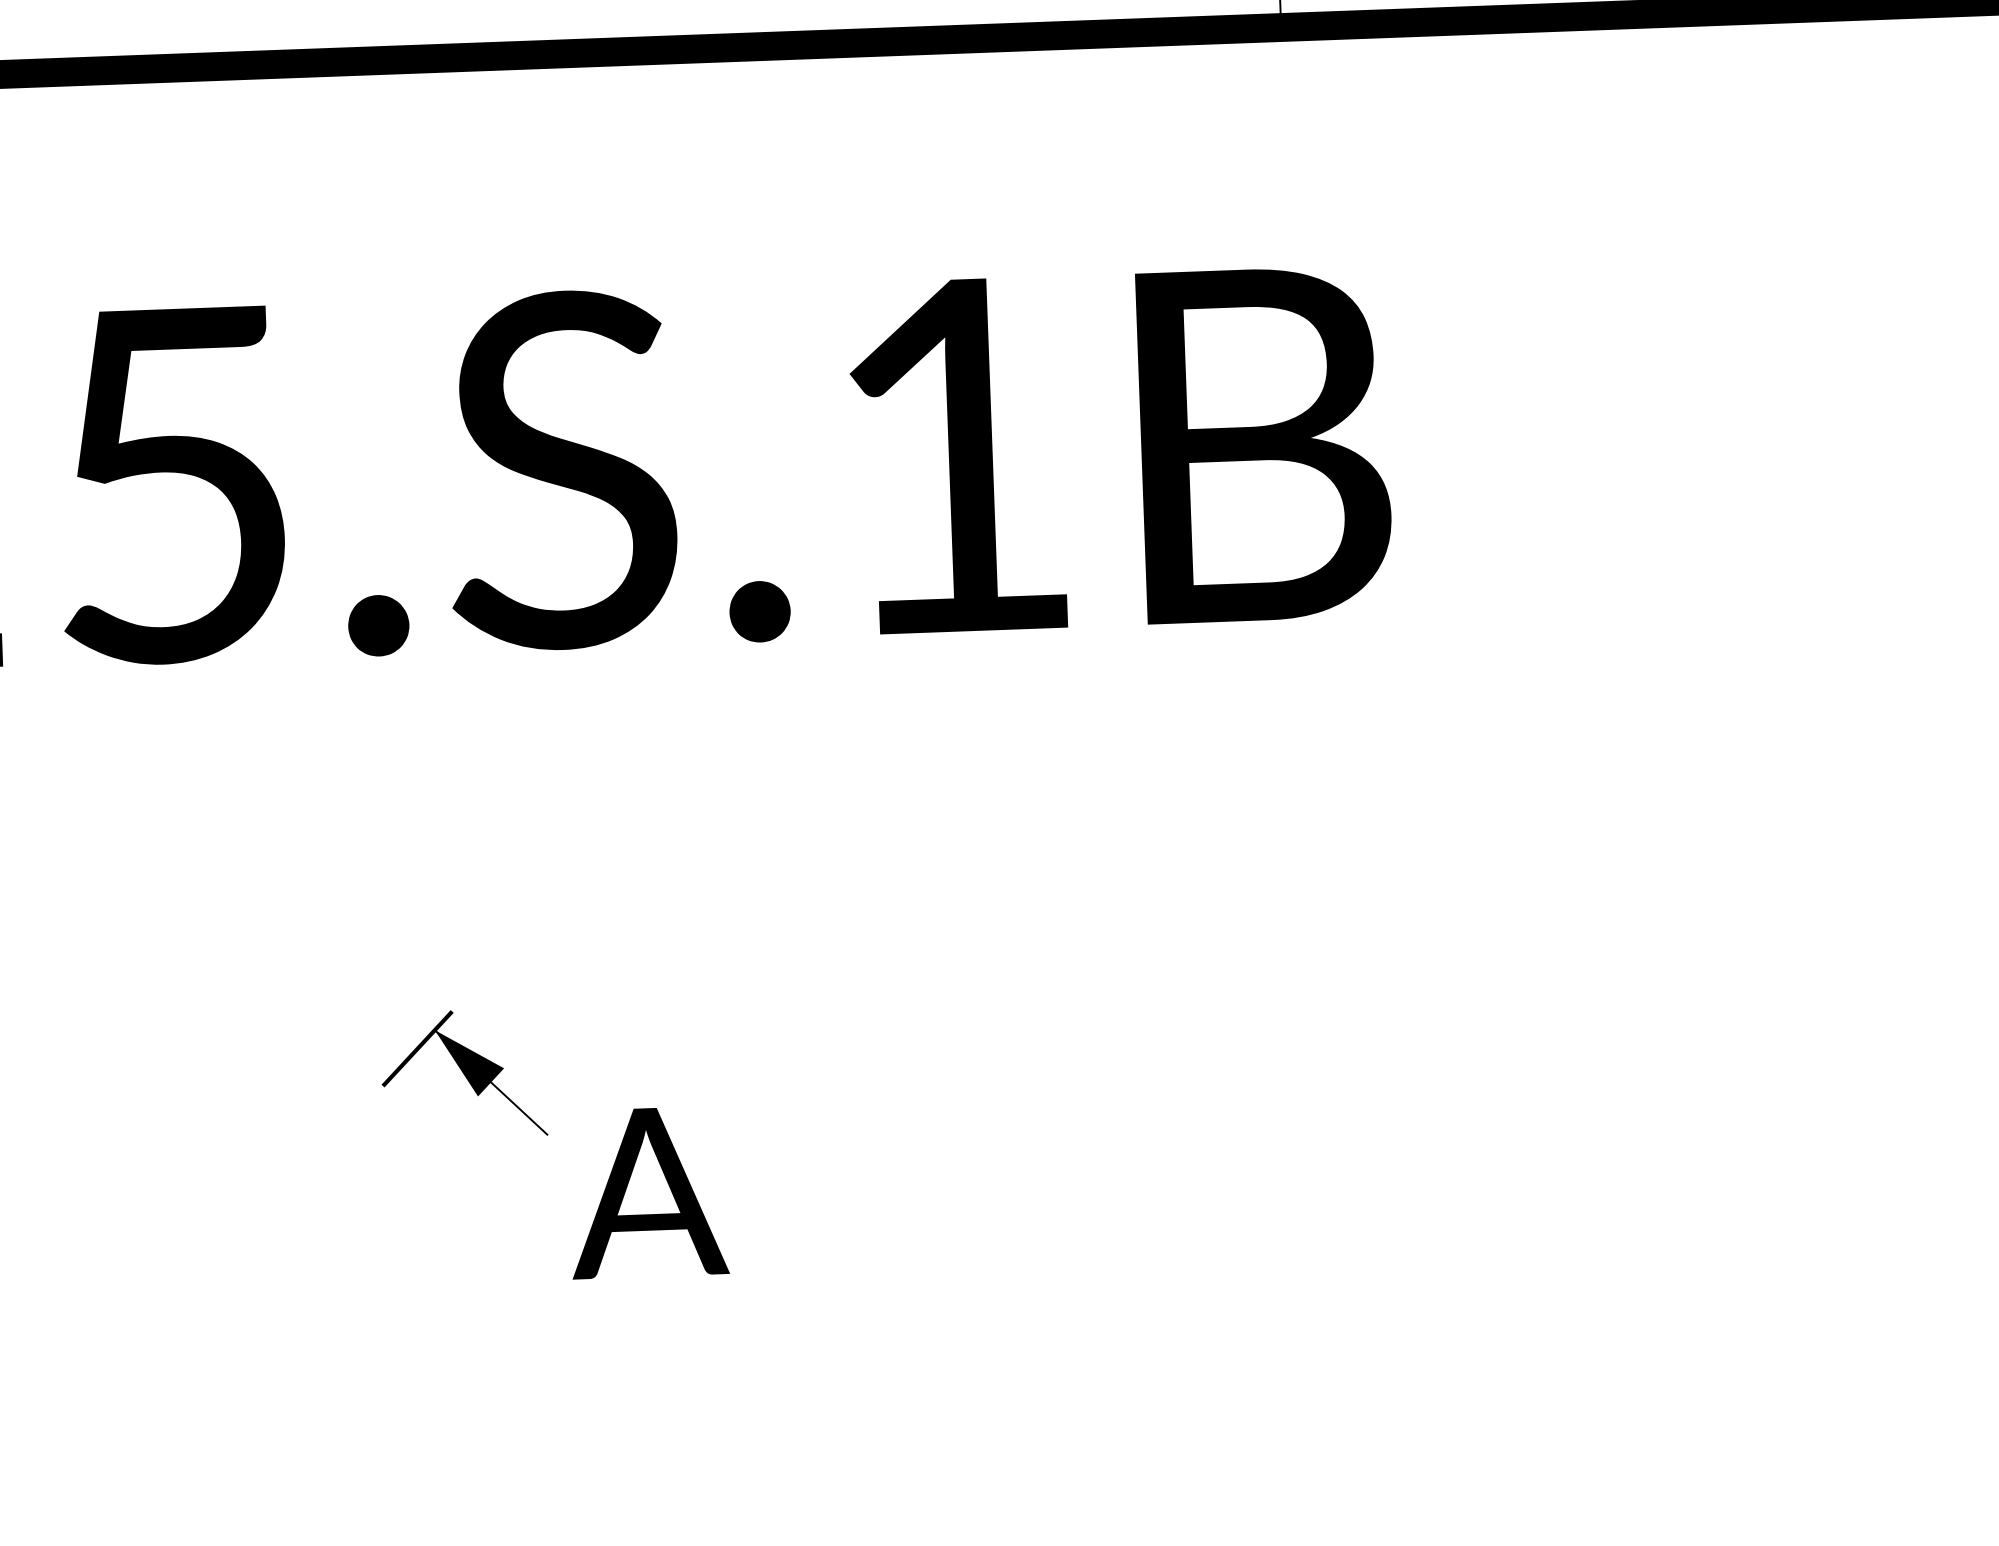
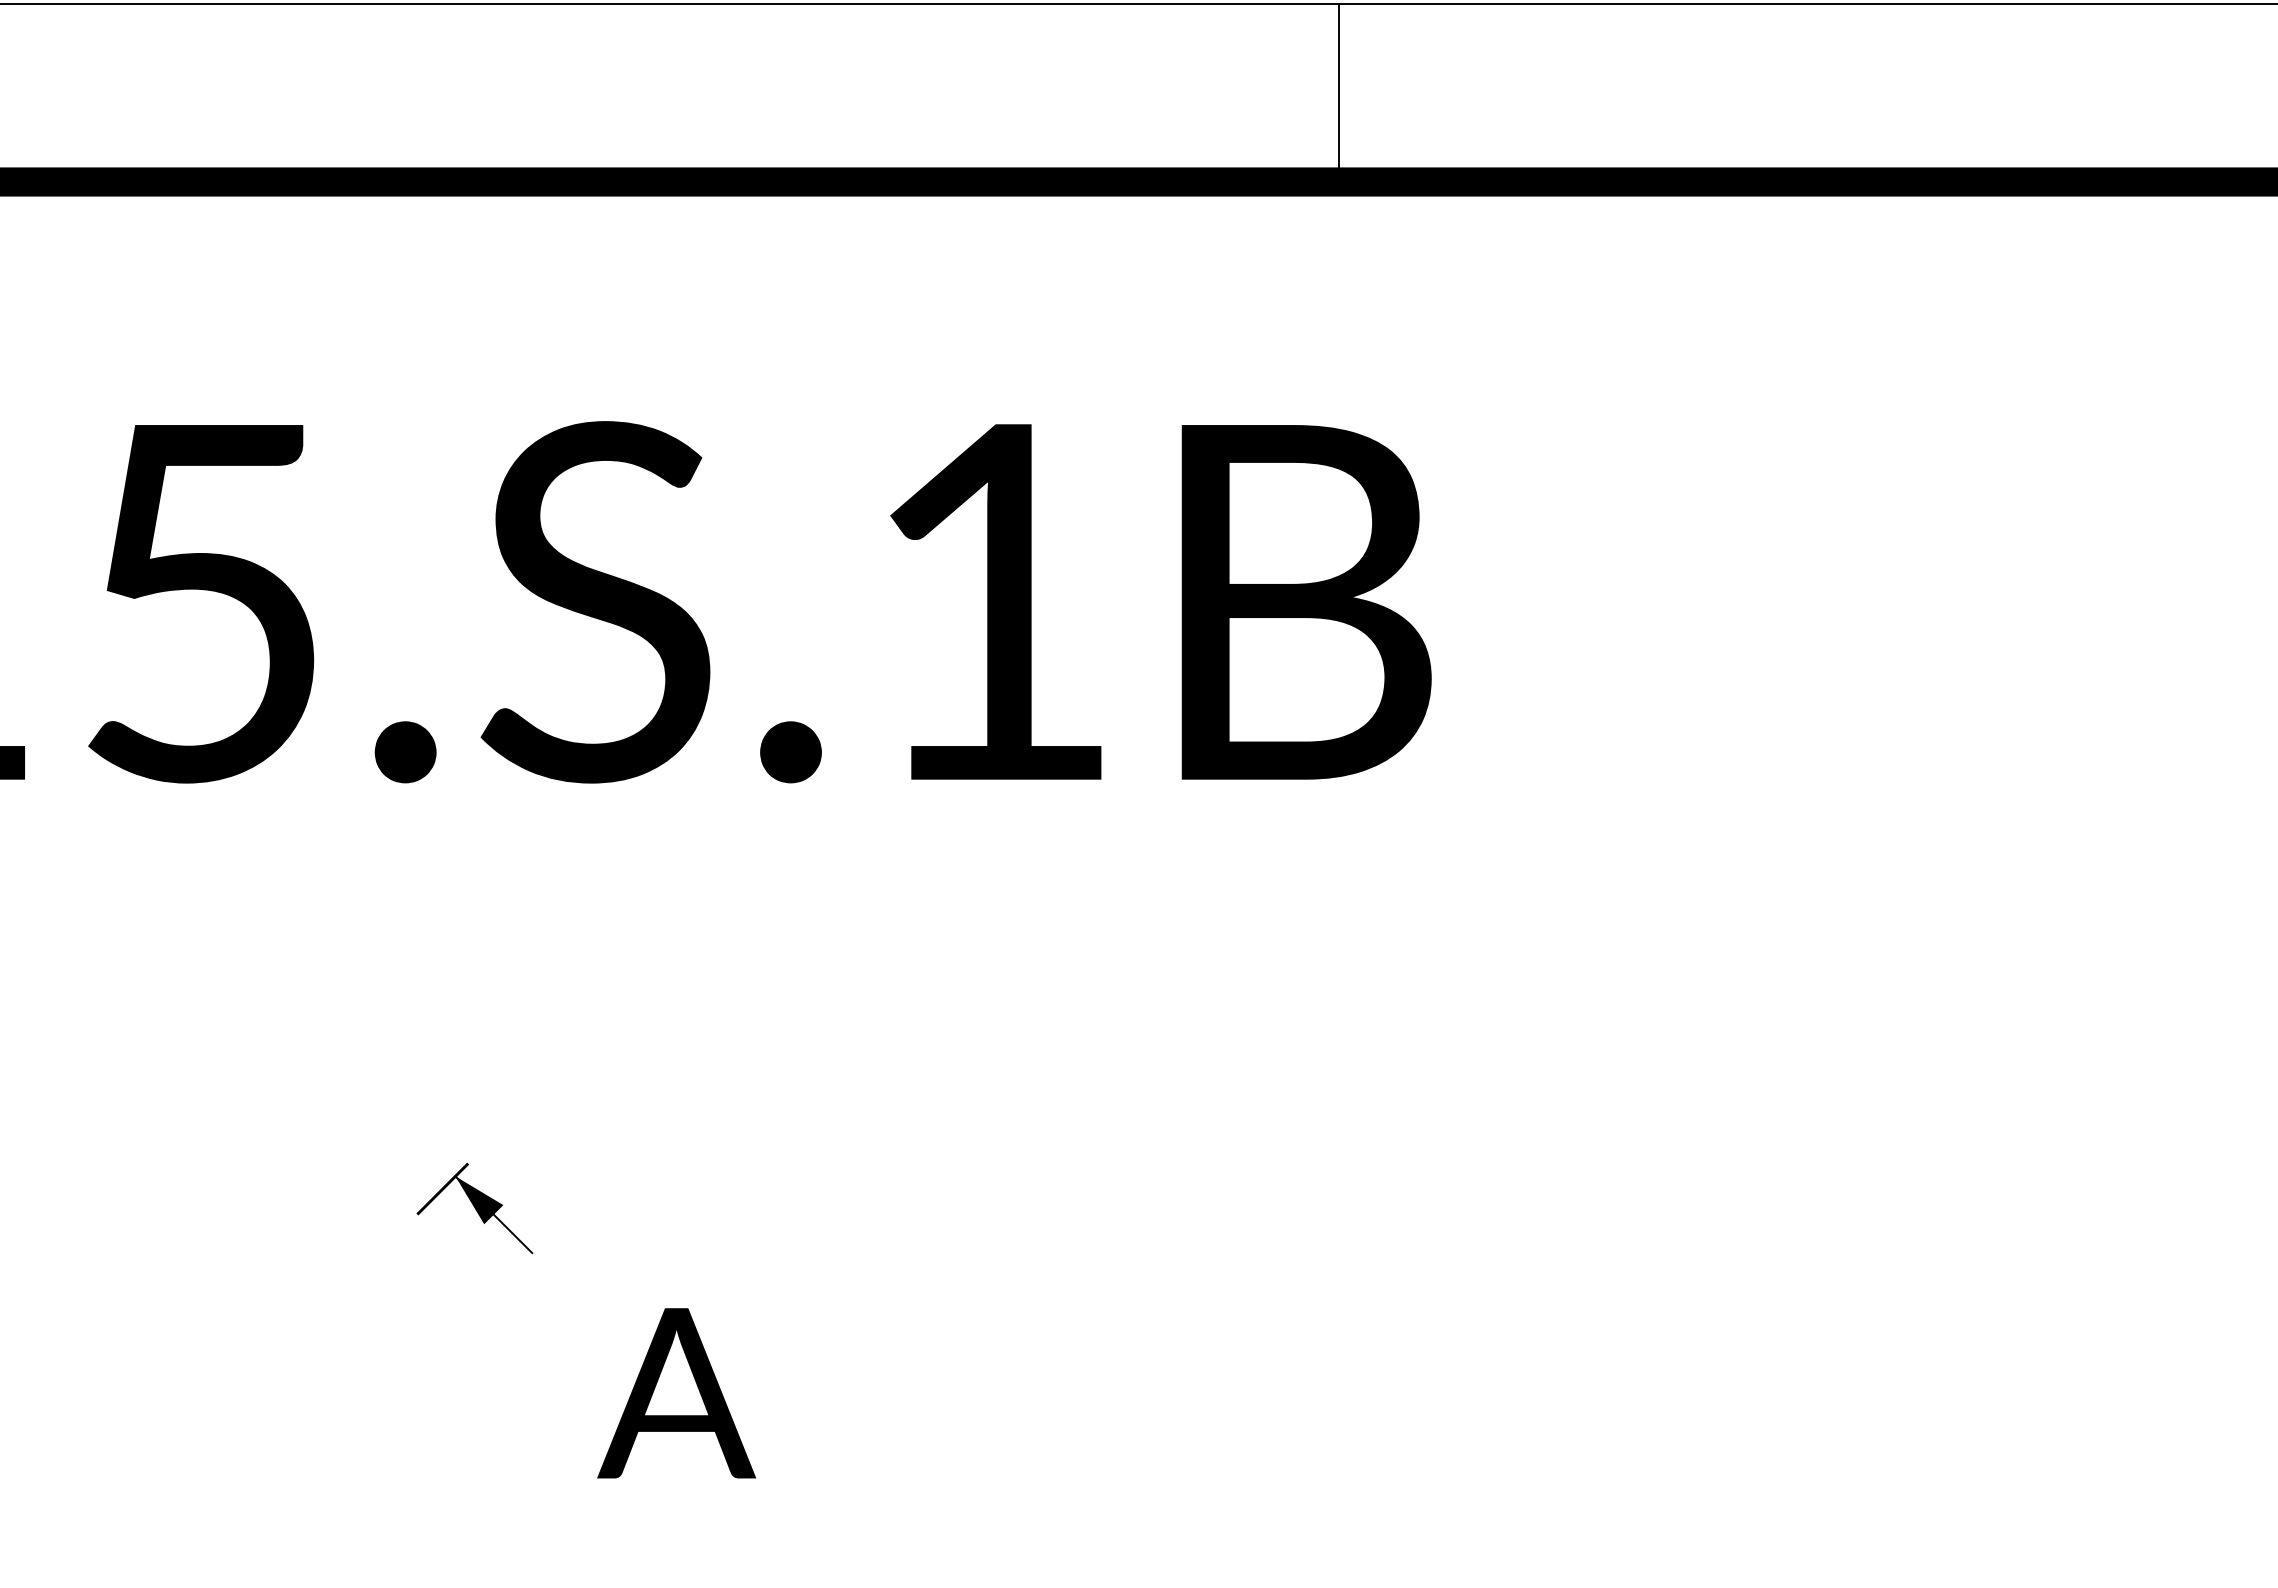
part: (463, 1074) -> (474, 1208), size x0.7
text: (648, 1192) -> (676, 1393), moved

